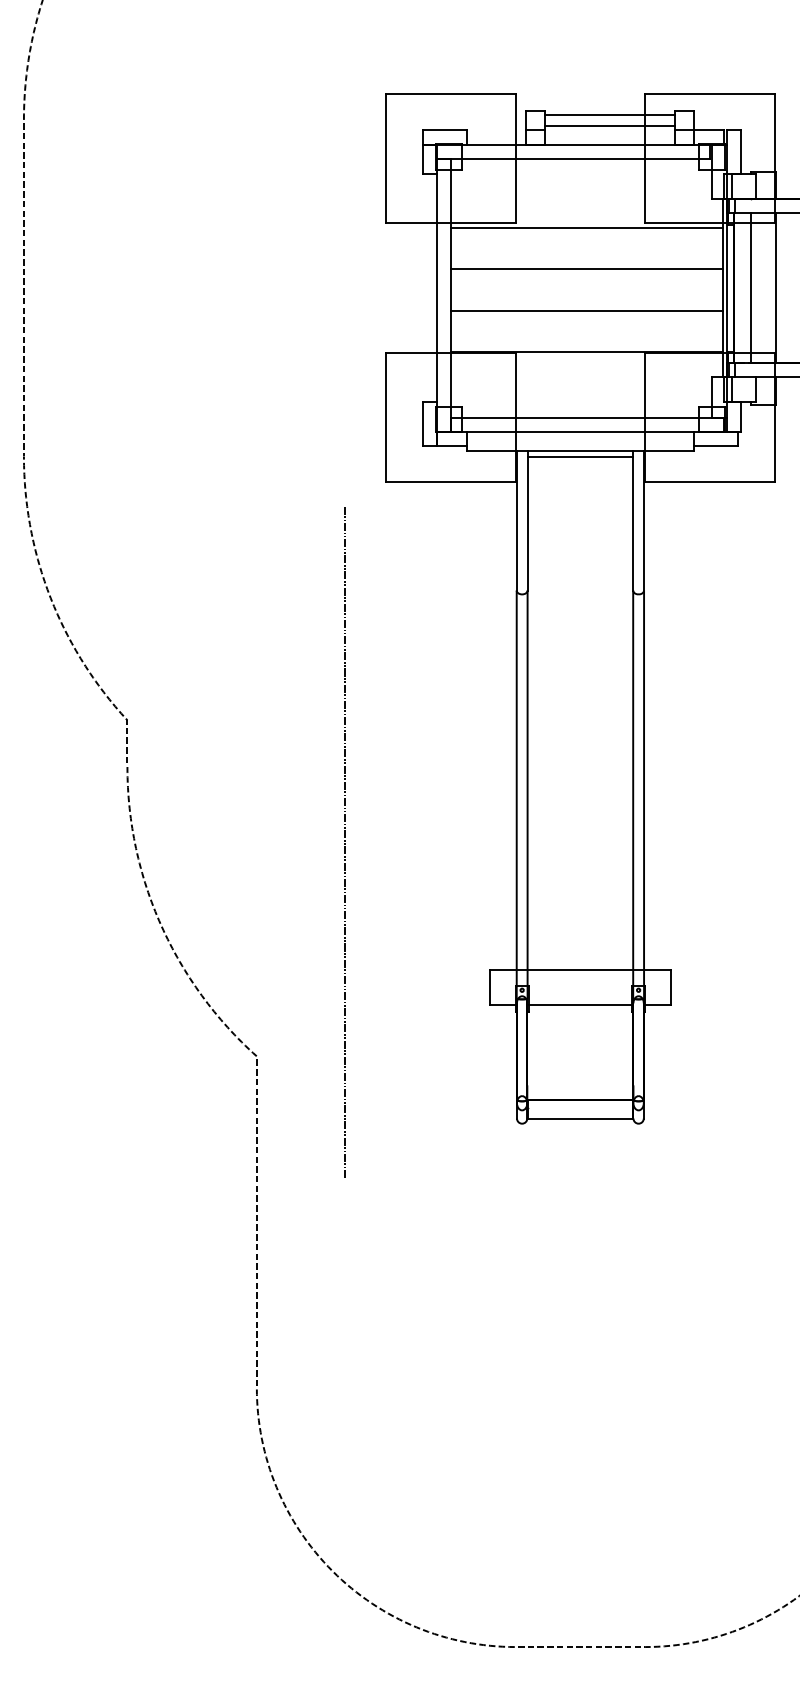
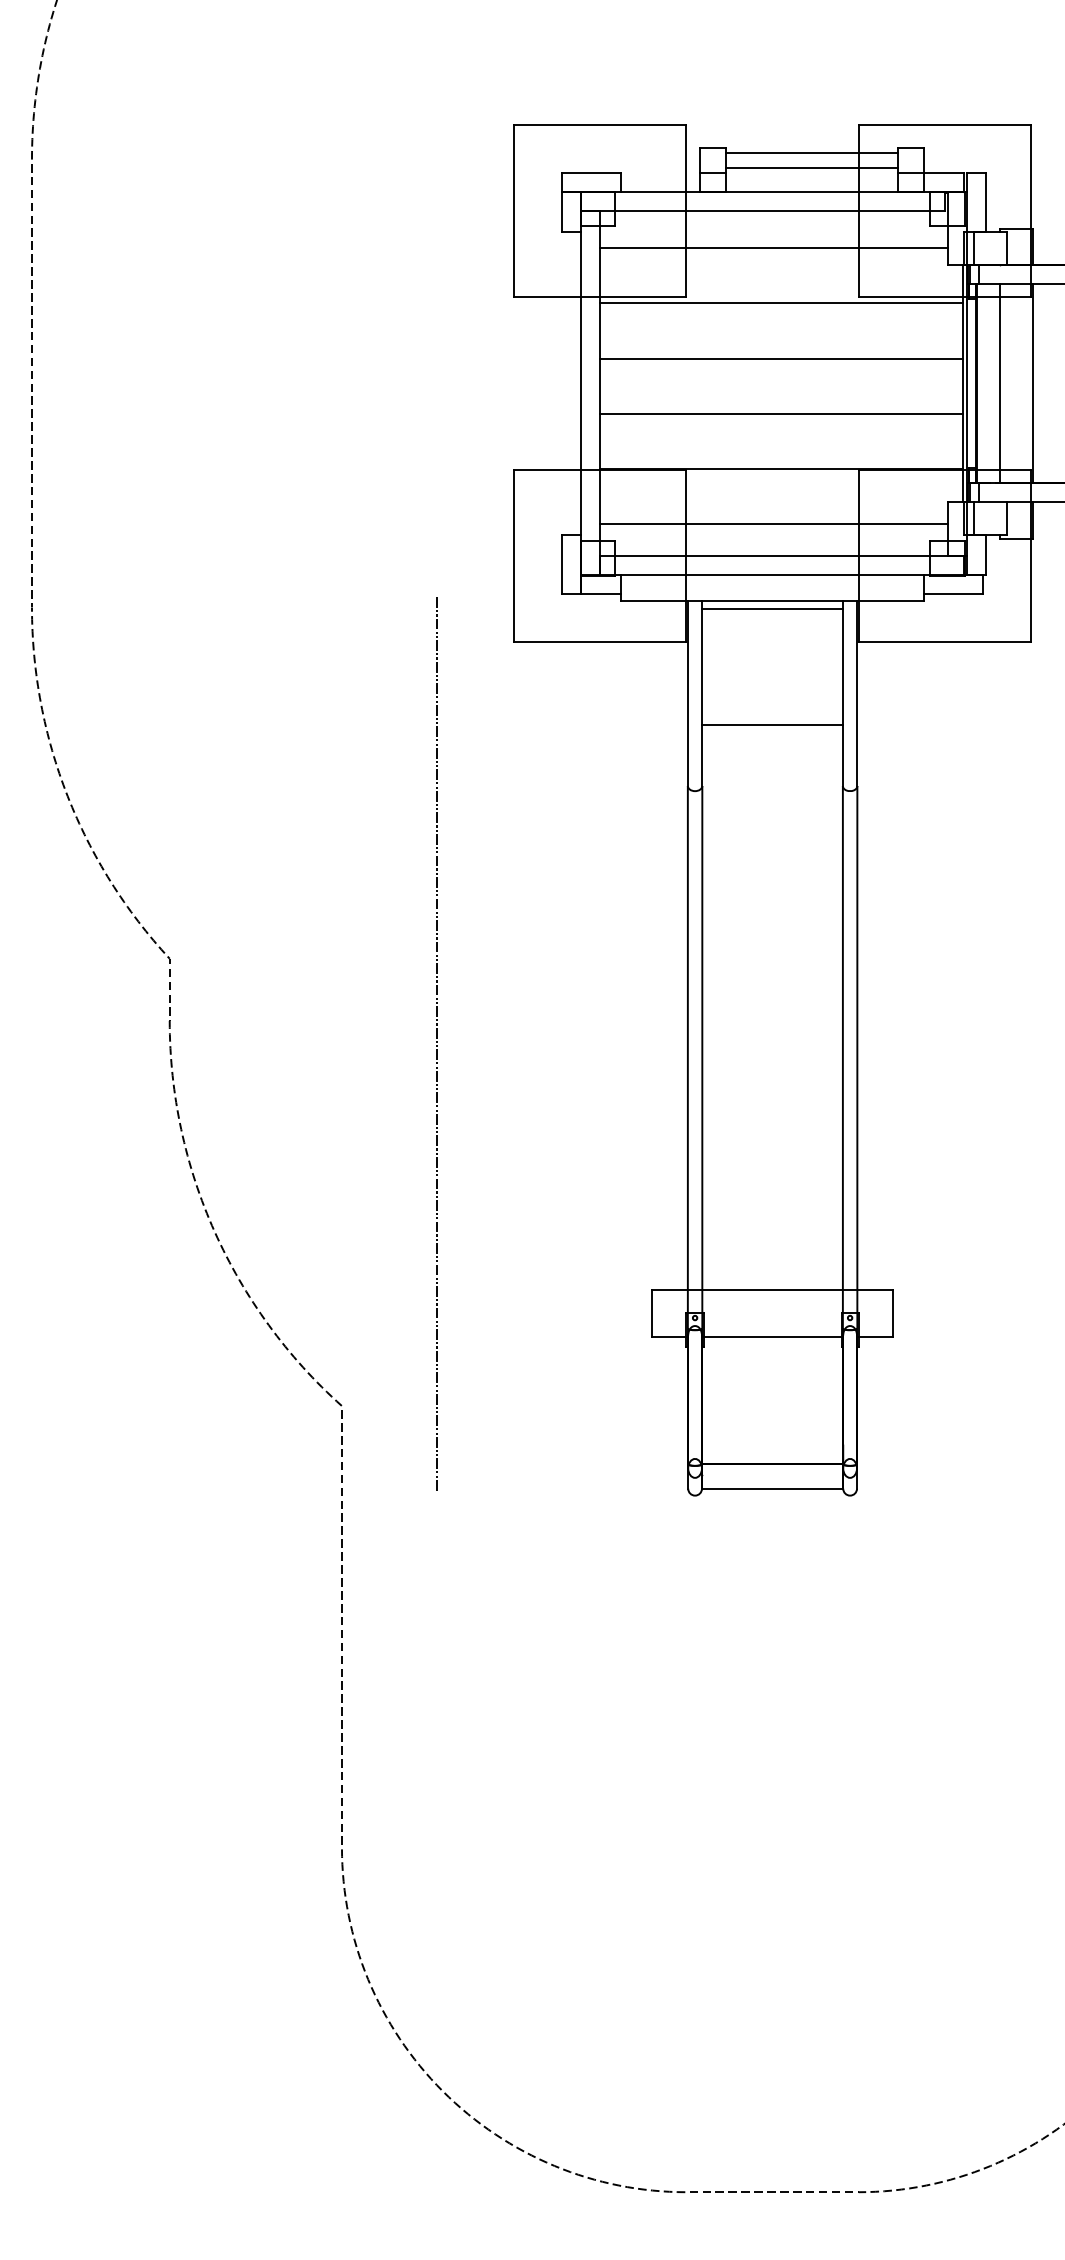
line: (581, 186) -> (774, 248), added
line: (581, 393) -> (774, 523), added
line: (580, 545) -> (772, 726), added
line: (344, 841) -> (436, 1042), moved

